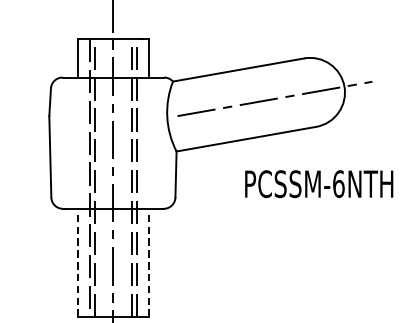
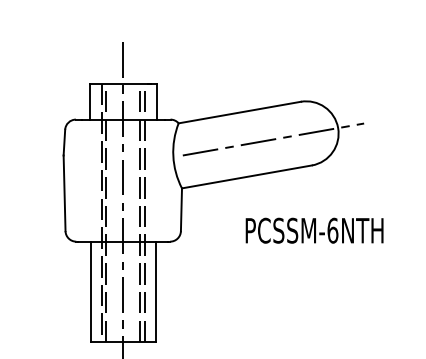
text: (319, 183) -> (314, 230), moved
line: (78, 262) -> (90, 291), dashed -> solid
line: (148, 262) -> (155, 291), dashed -> solid

